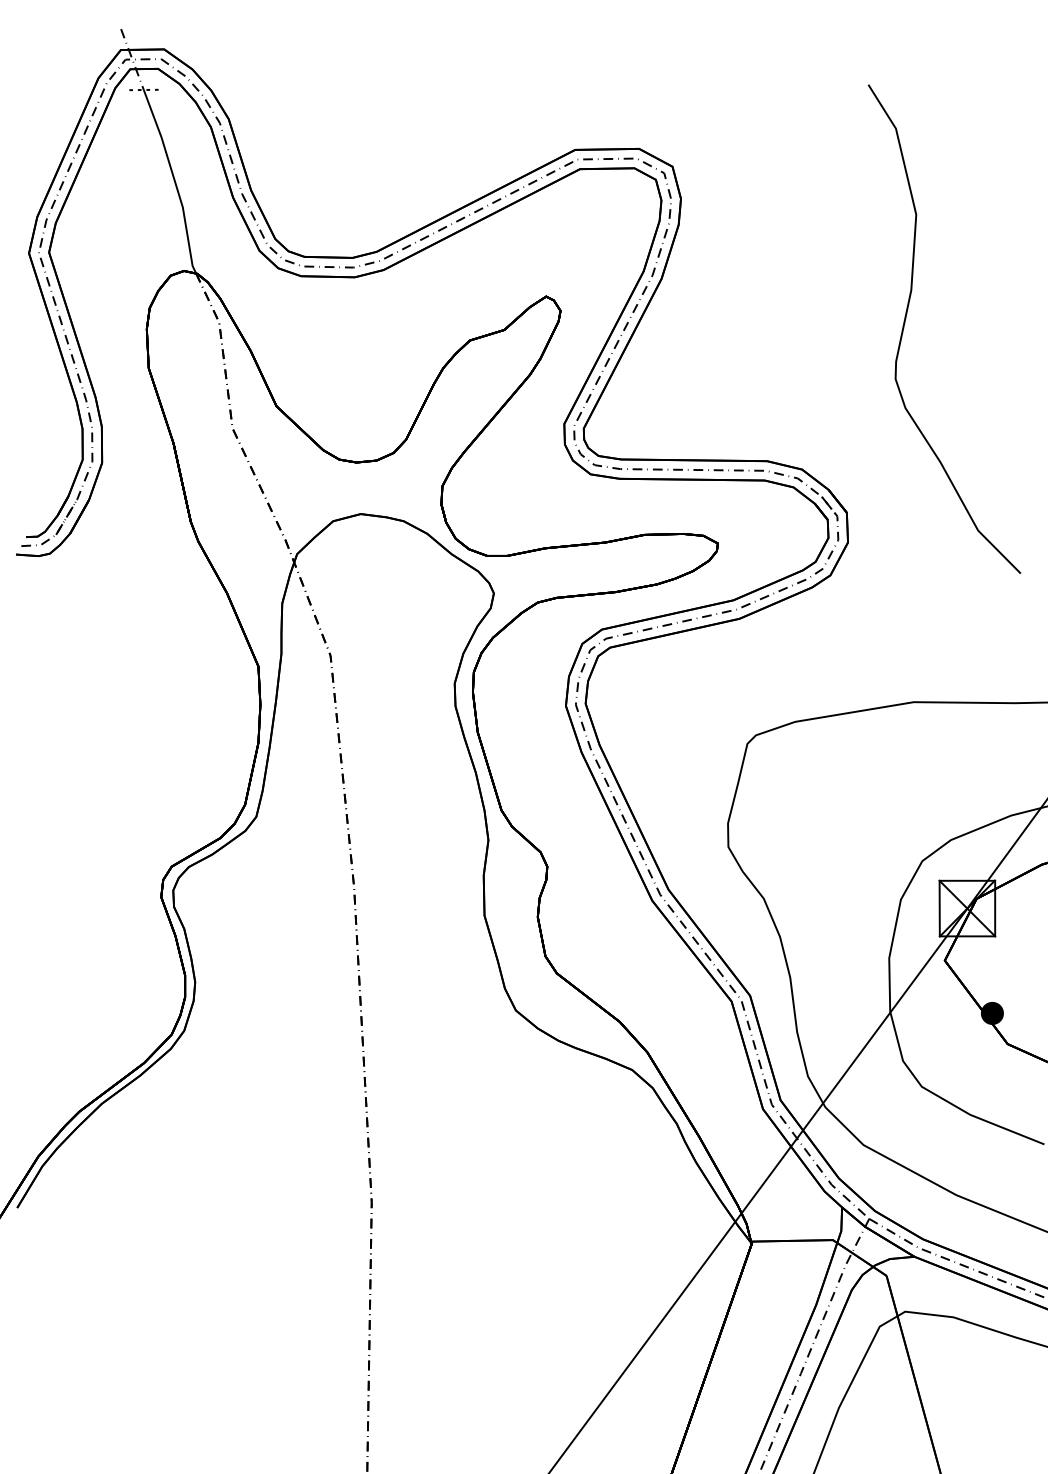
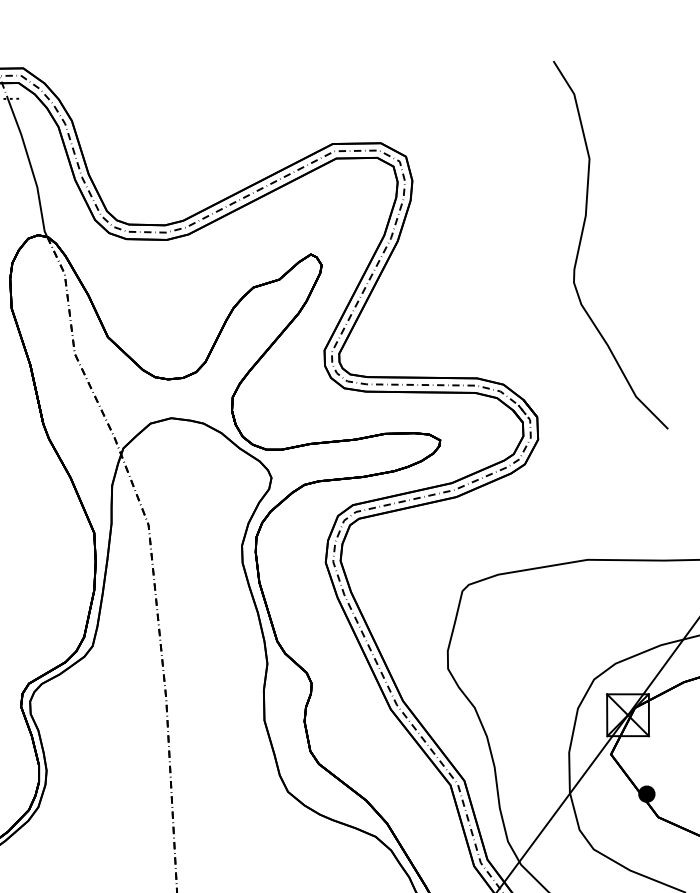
curve: (906, 318) -> (582, 237), moved

